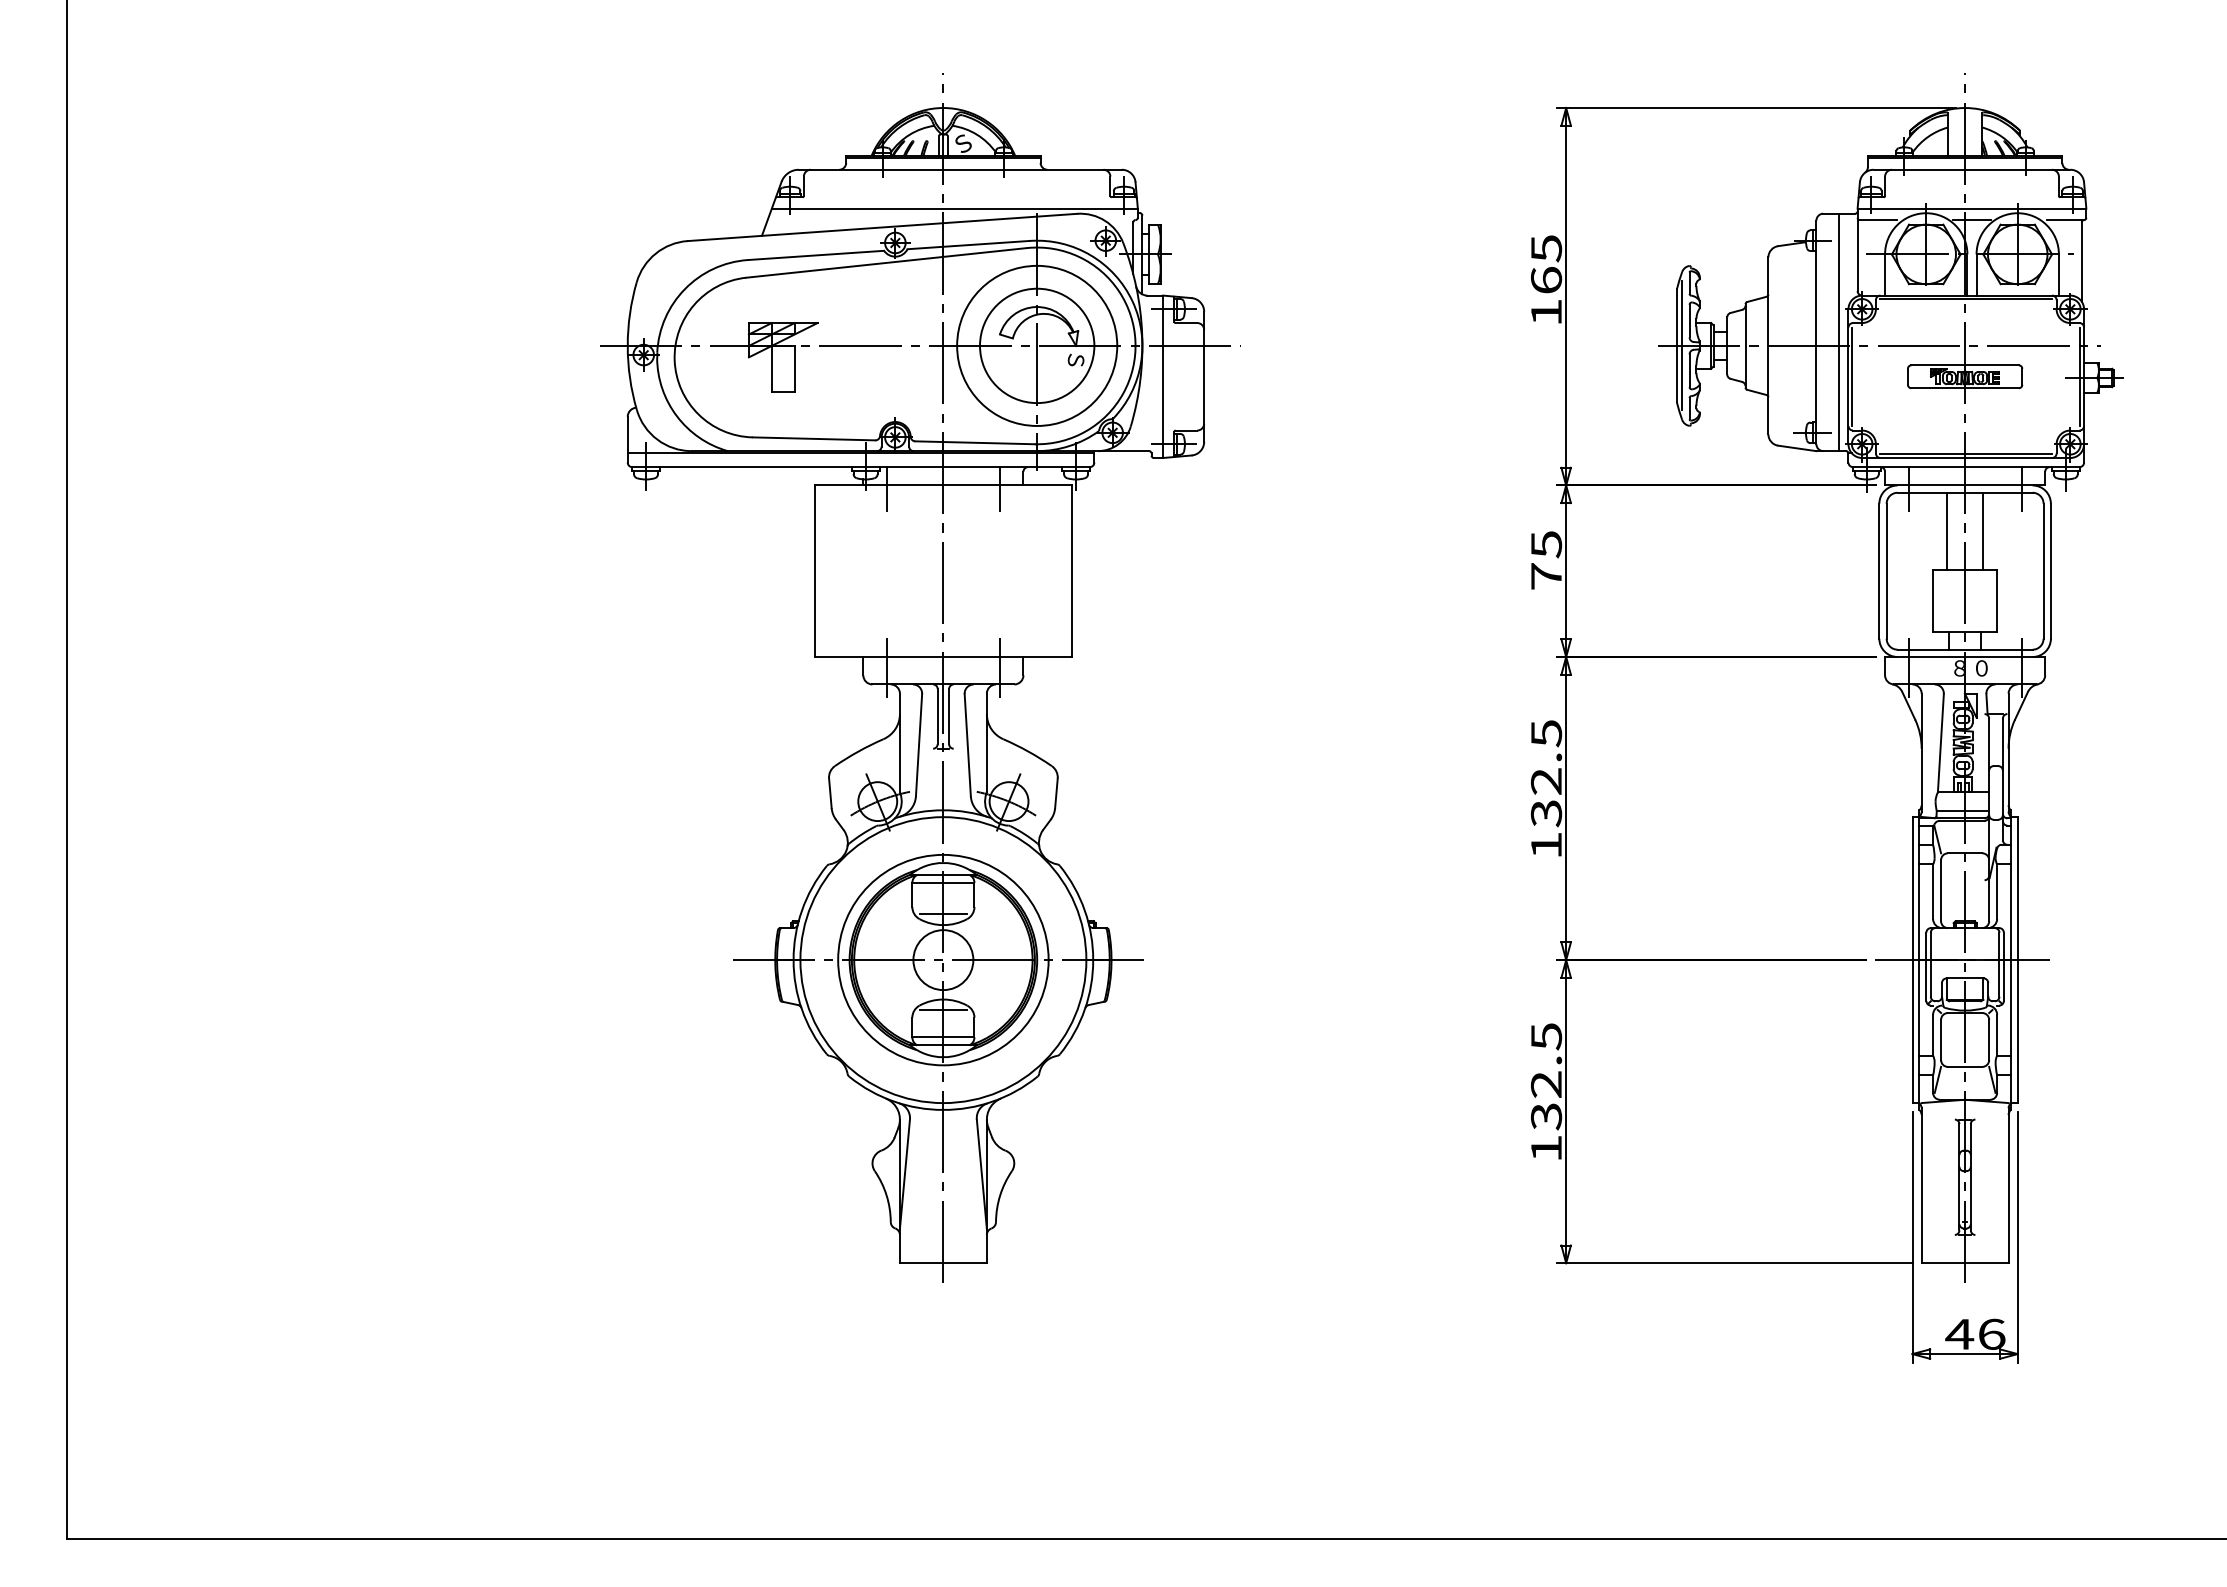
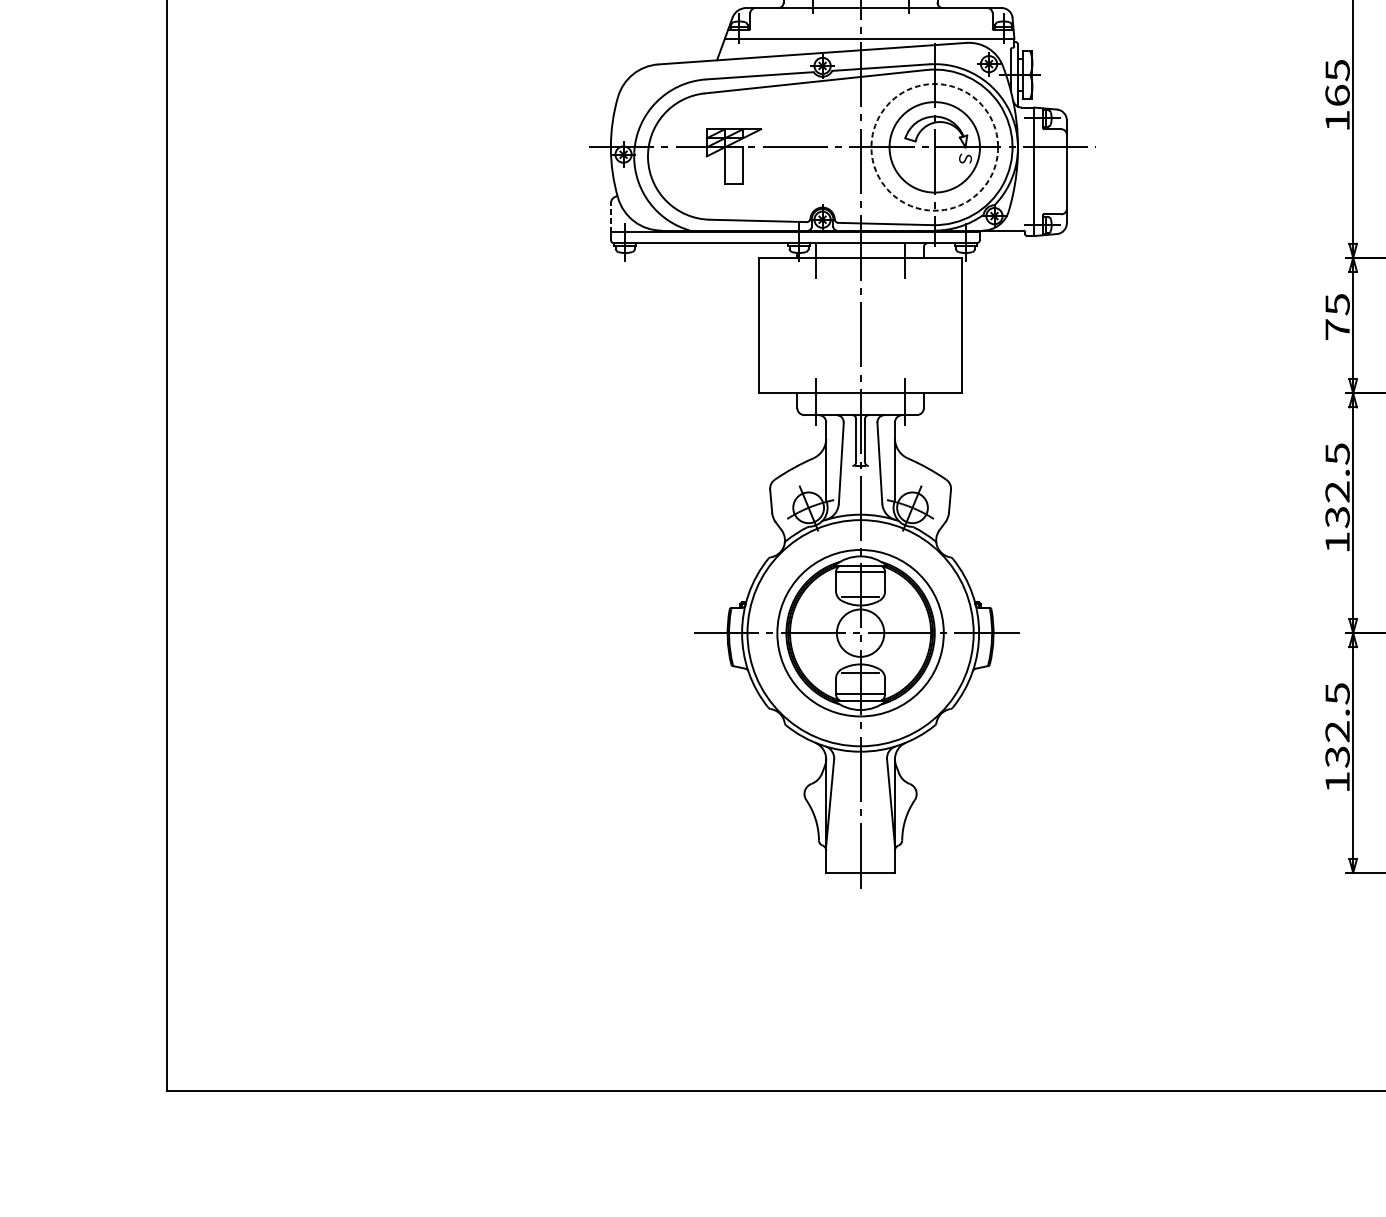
circle: (1037, 345) -> (935, 147), solid -> dashed
line: (627, 434) -> (610, 217), solid -> dashed

